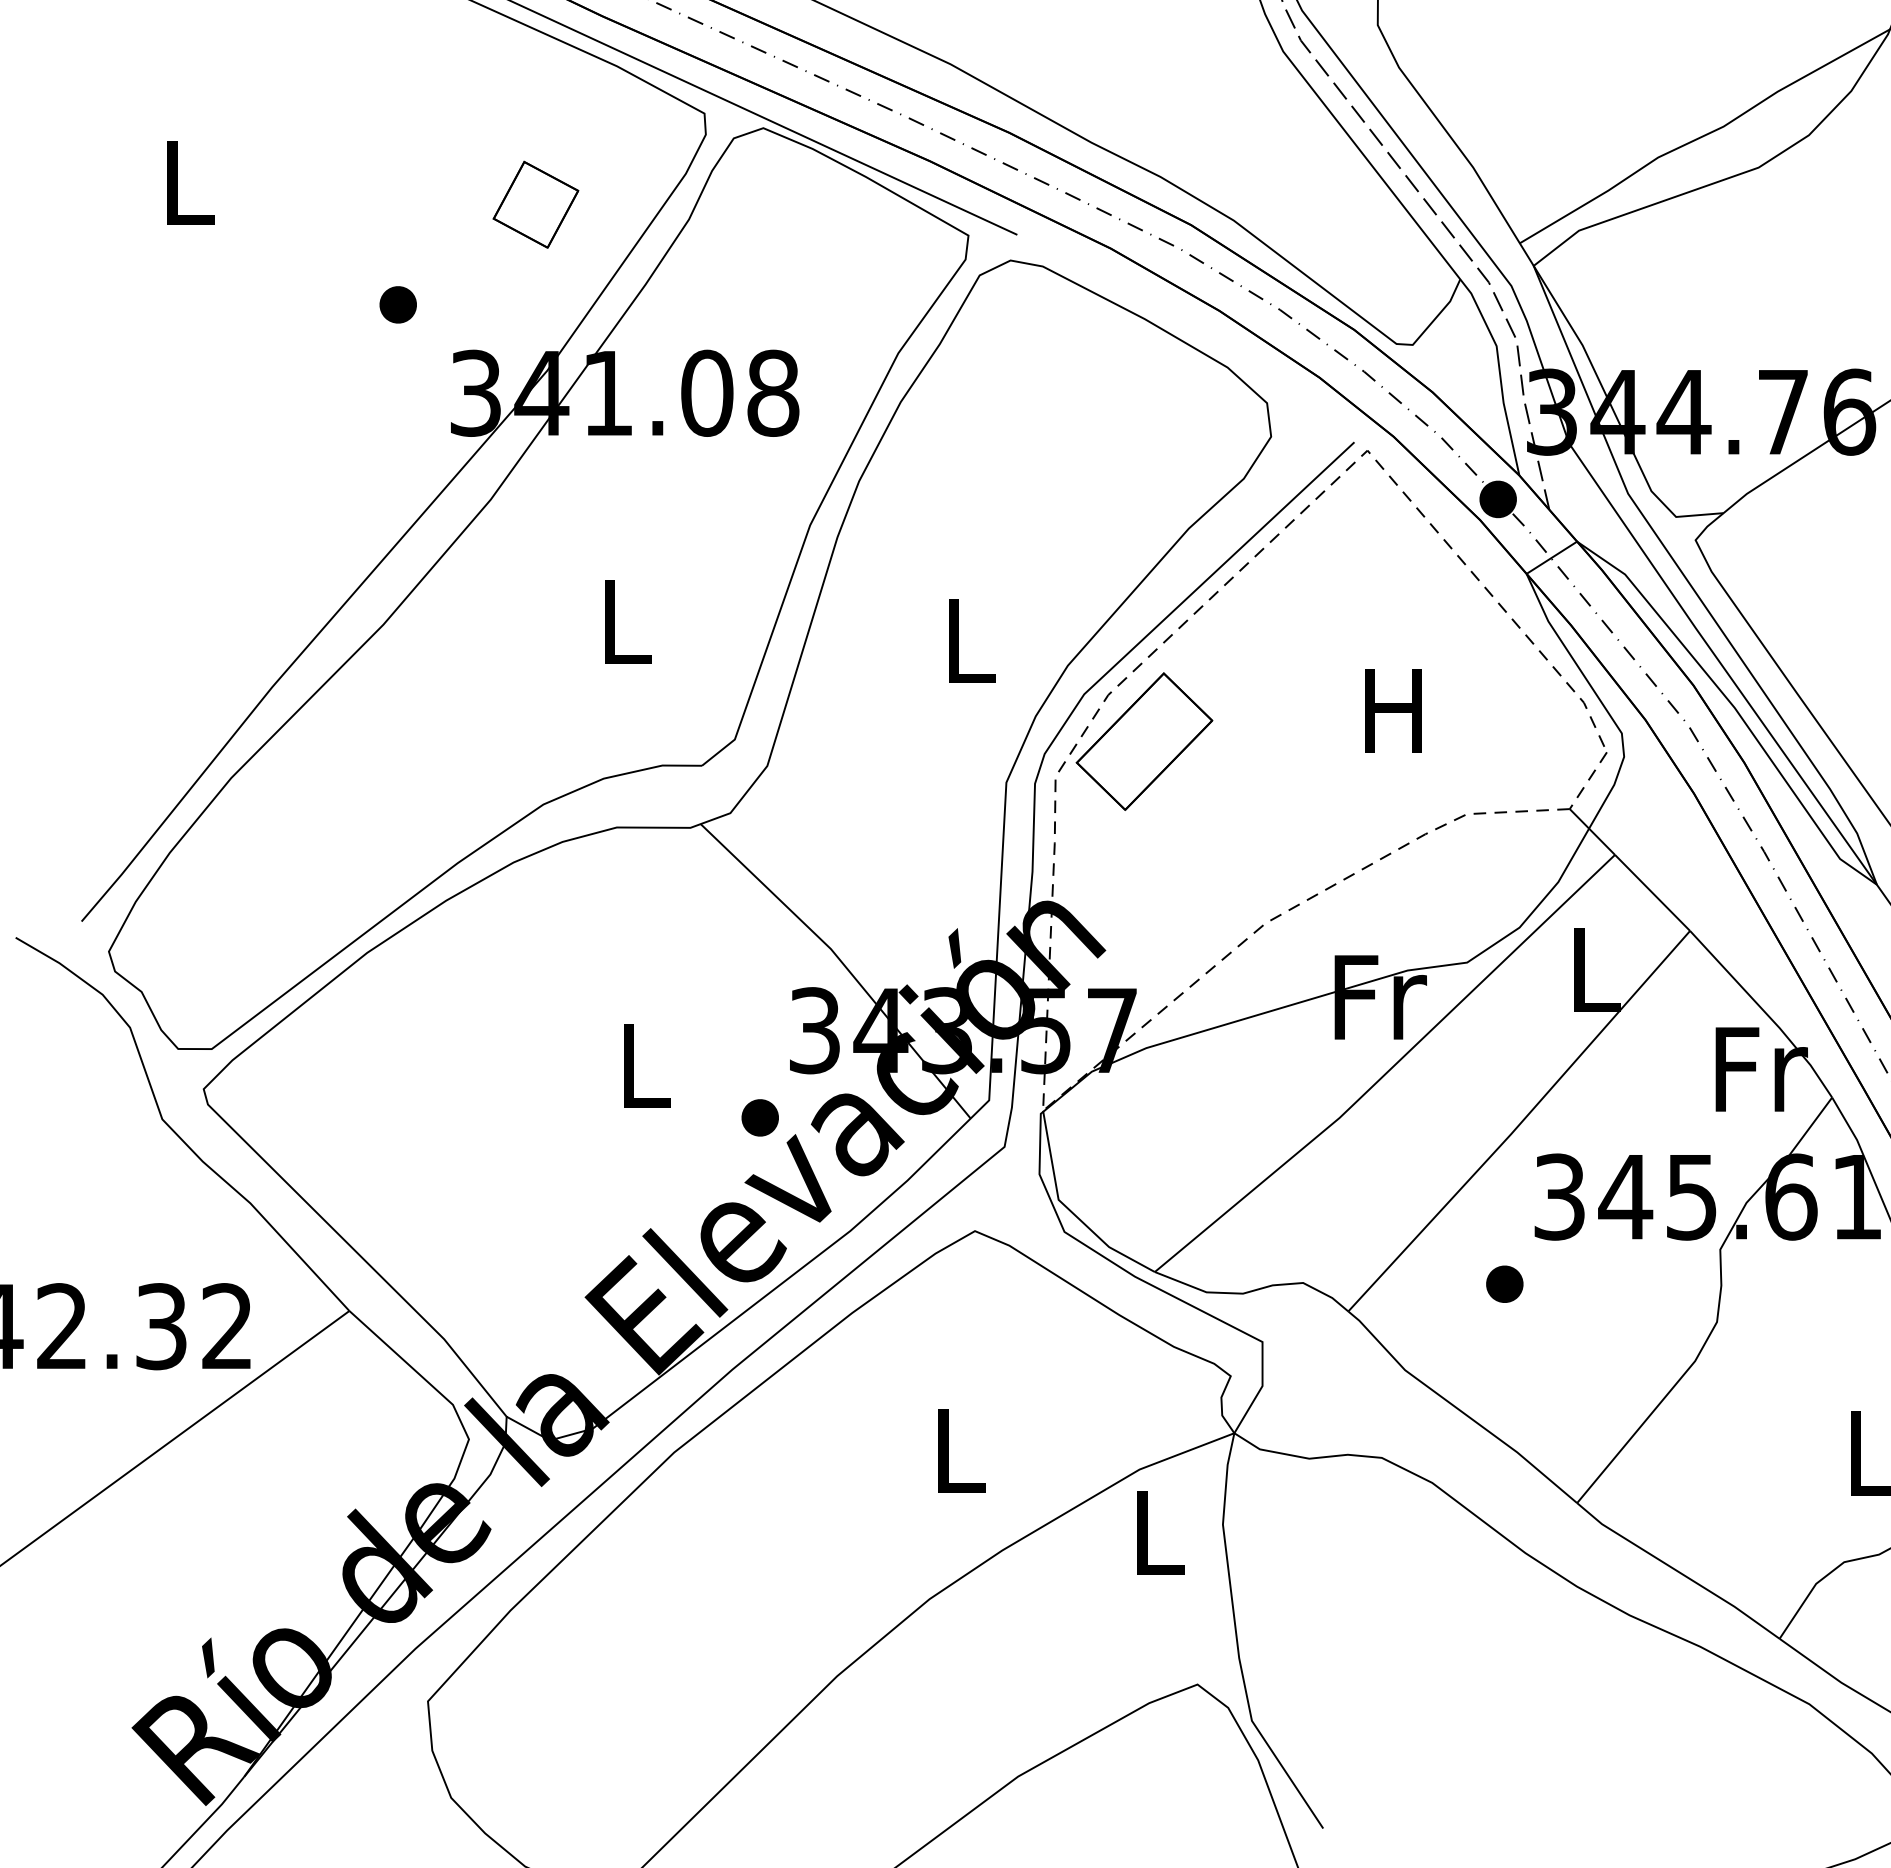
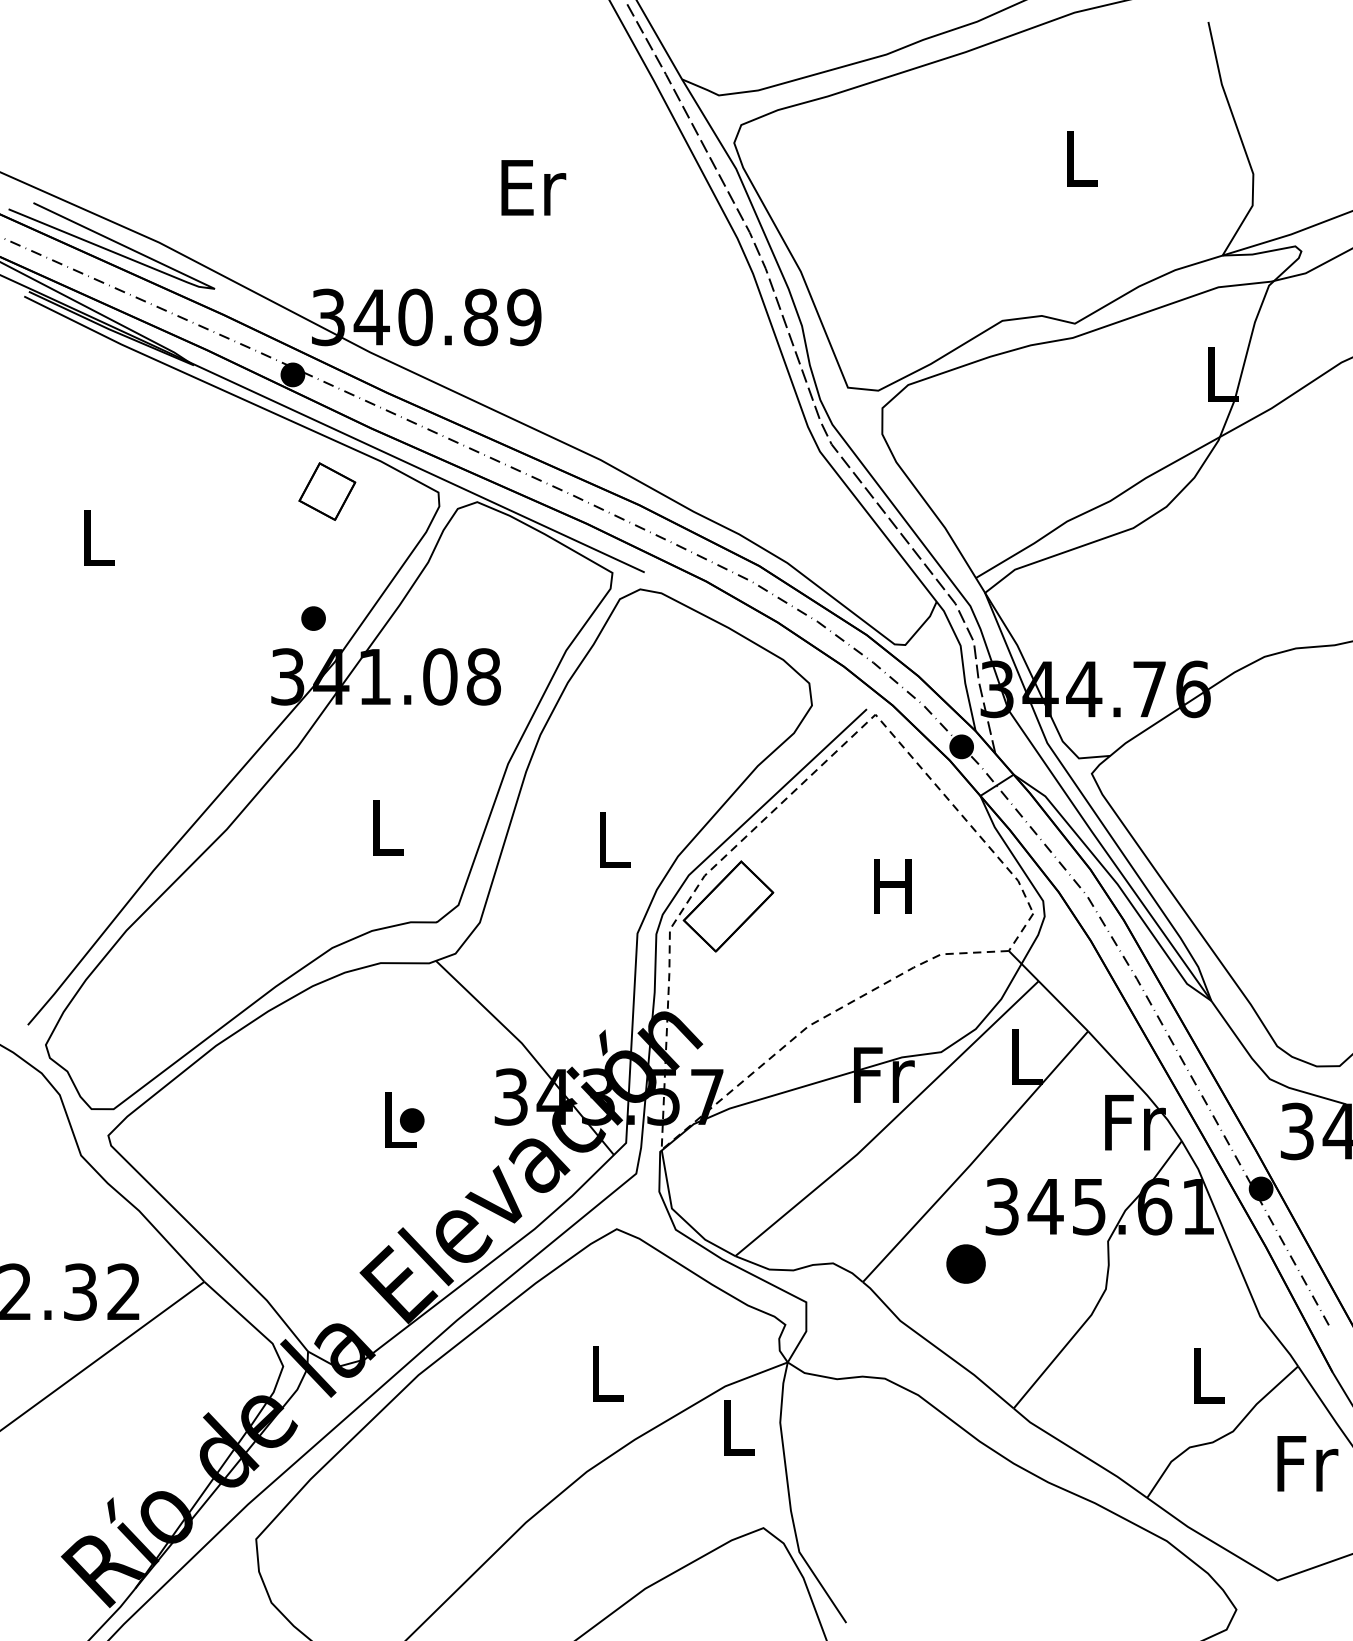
part: (536, 204) -> (327, 491), moved
part: (398, 304) -> (313, 618), moved
part: (760, 1117) -> (412, 1120), moved
part: (1503, 1284) -> (965, 1264), size x1.6

